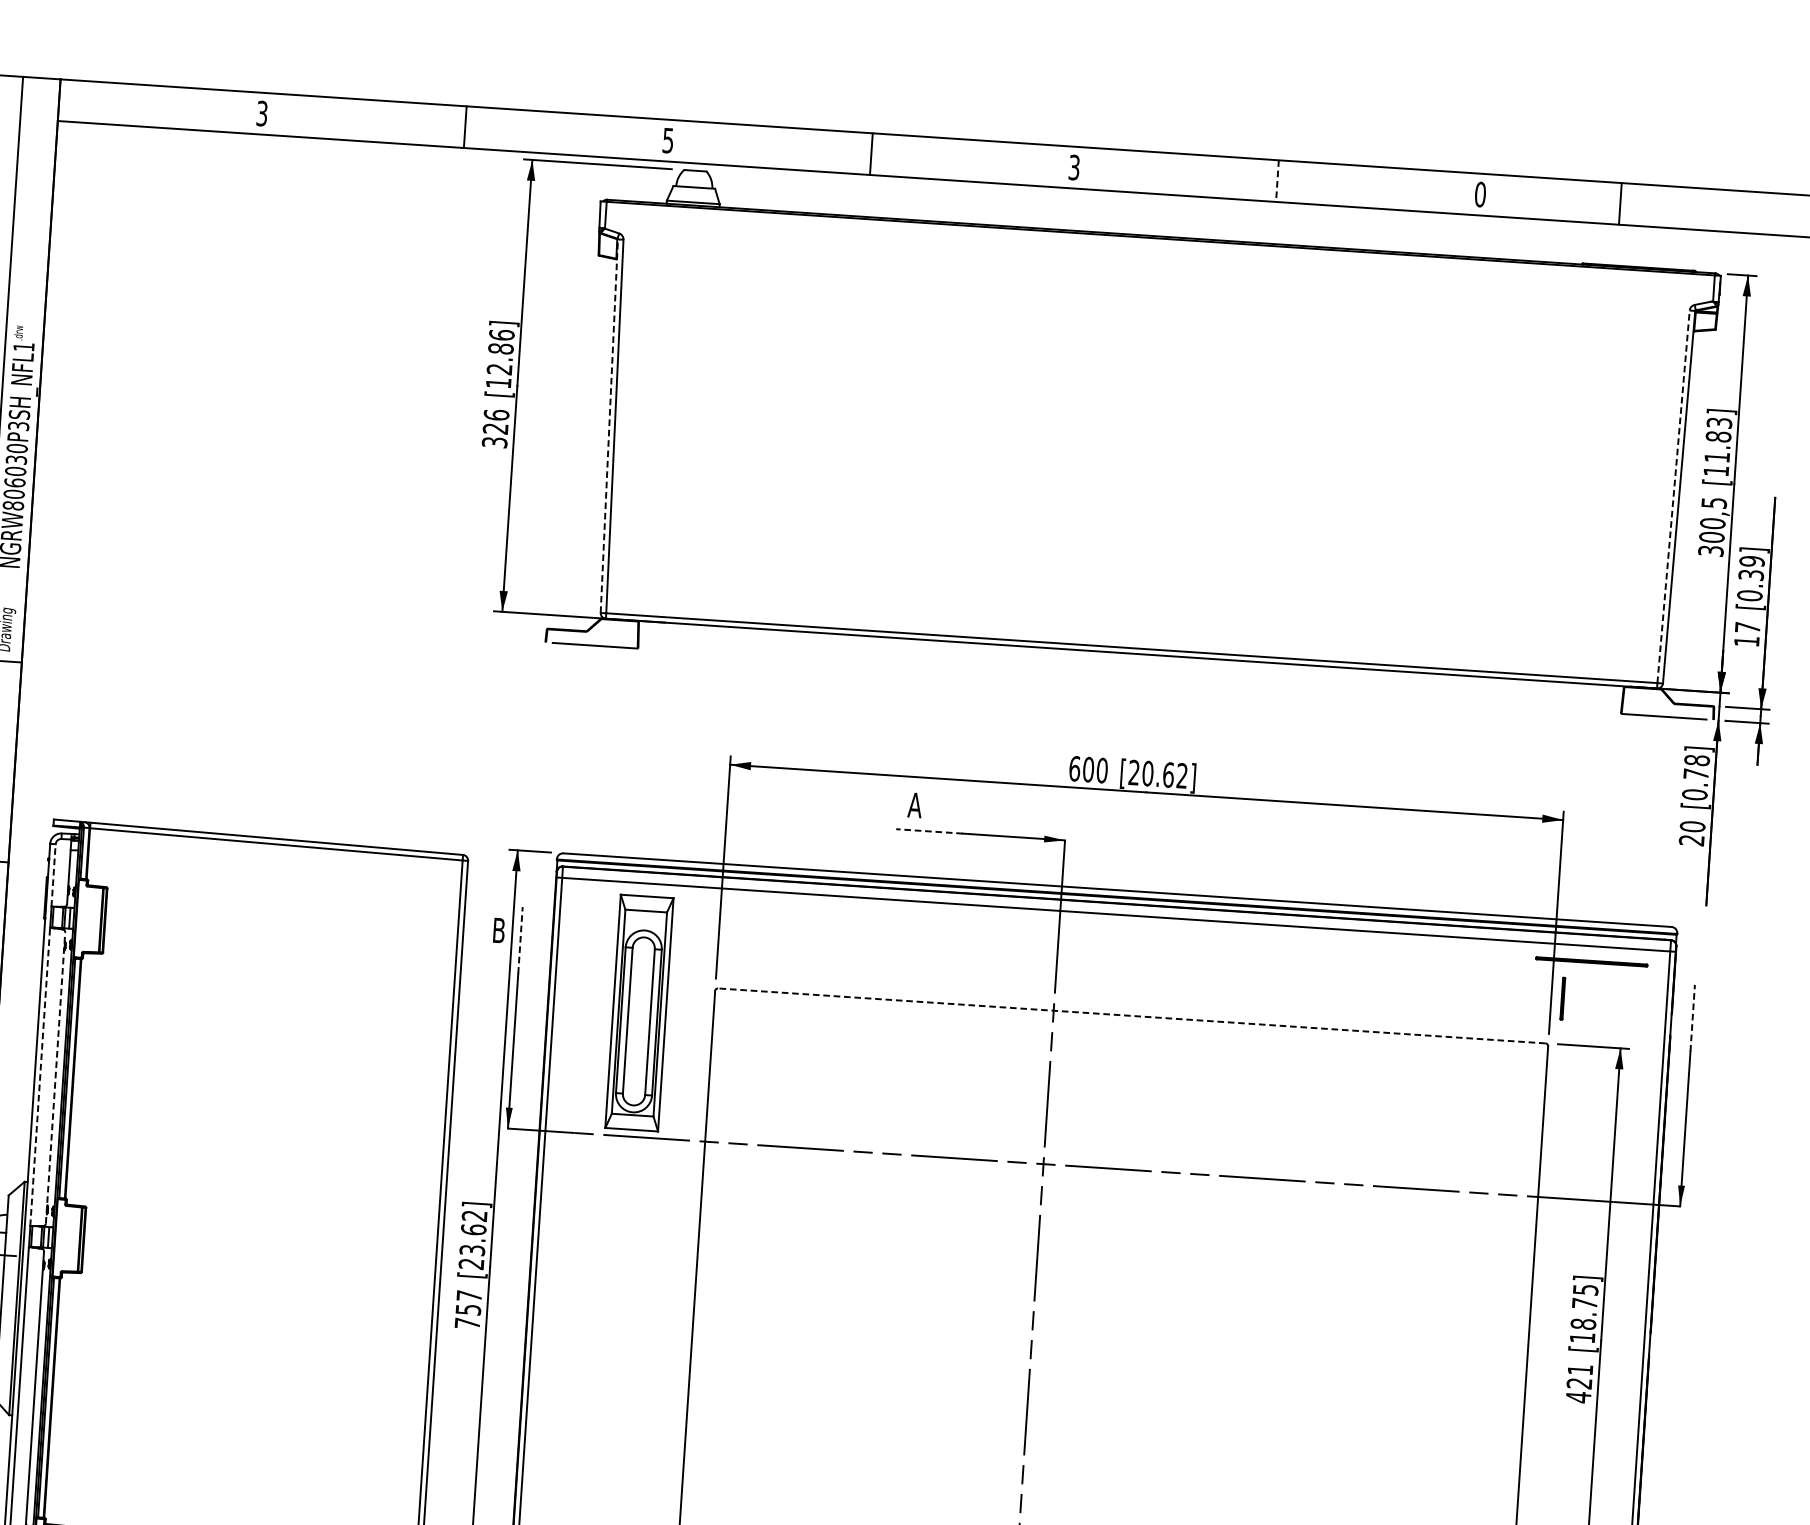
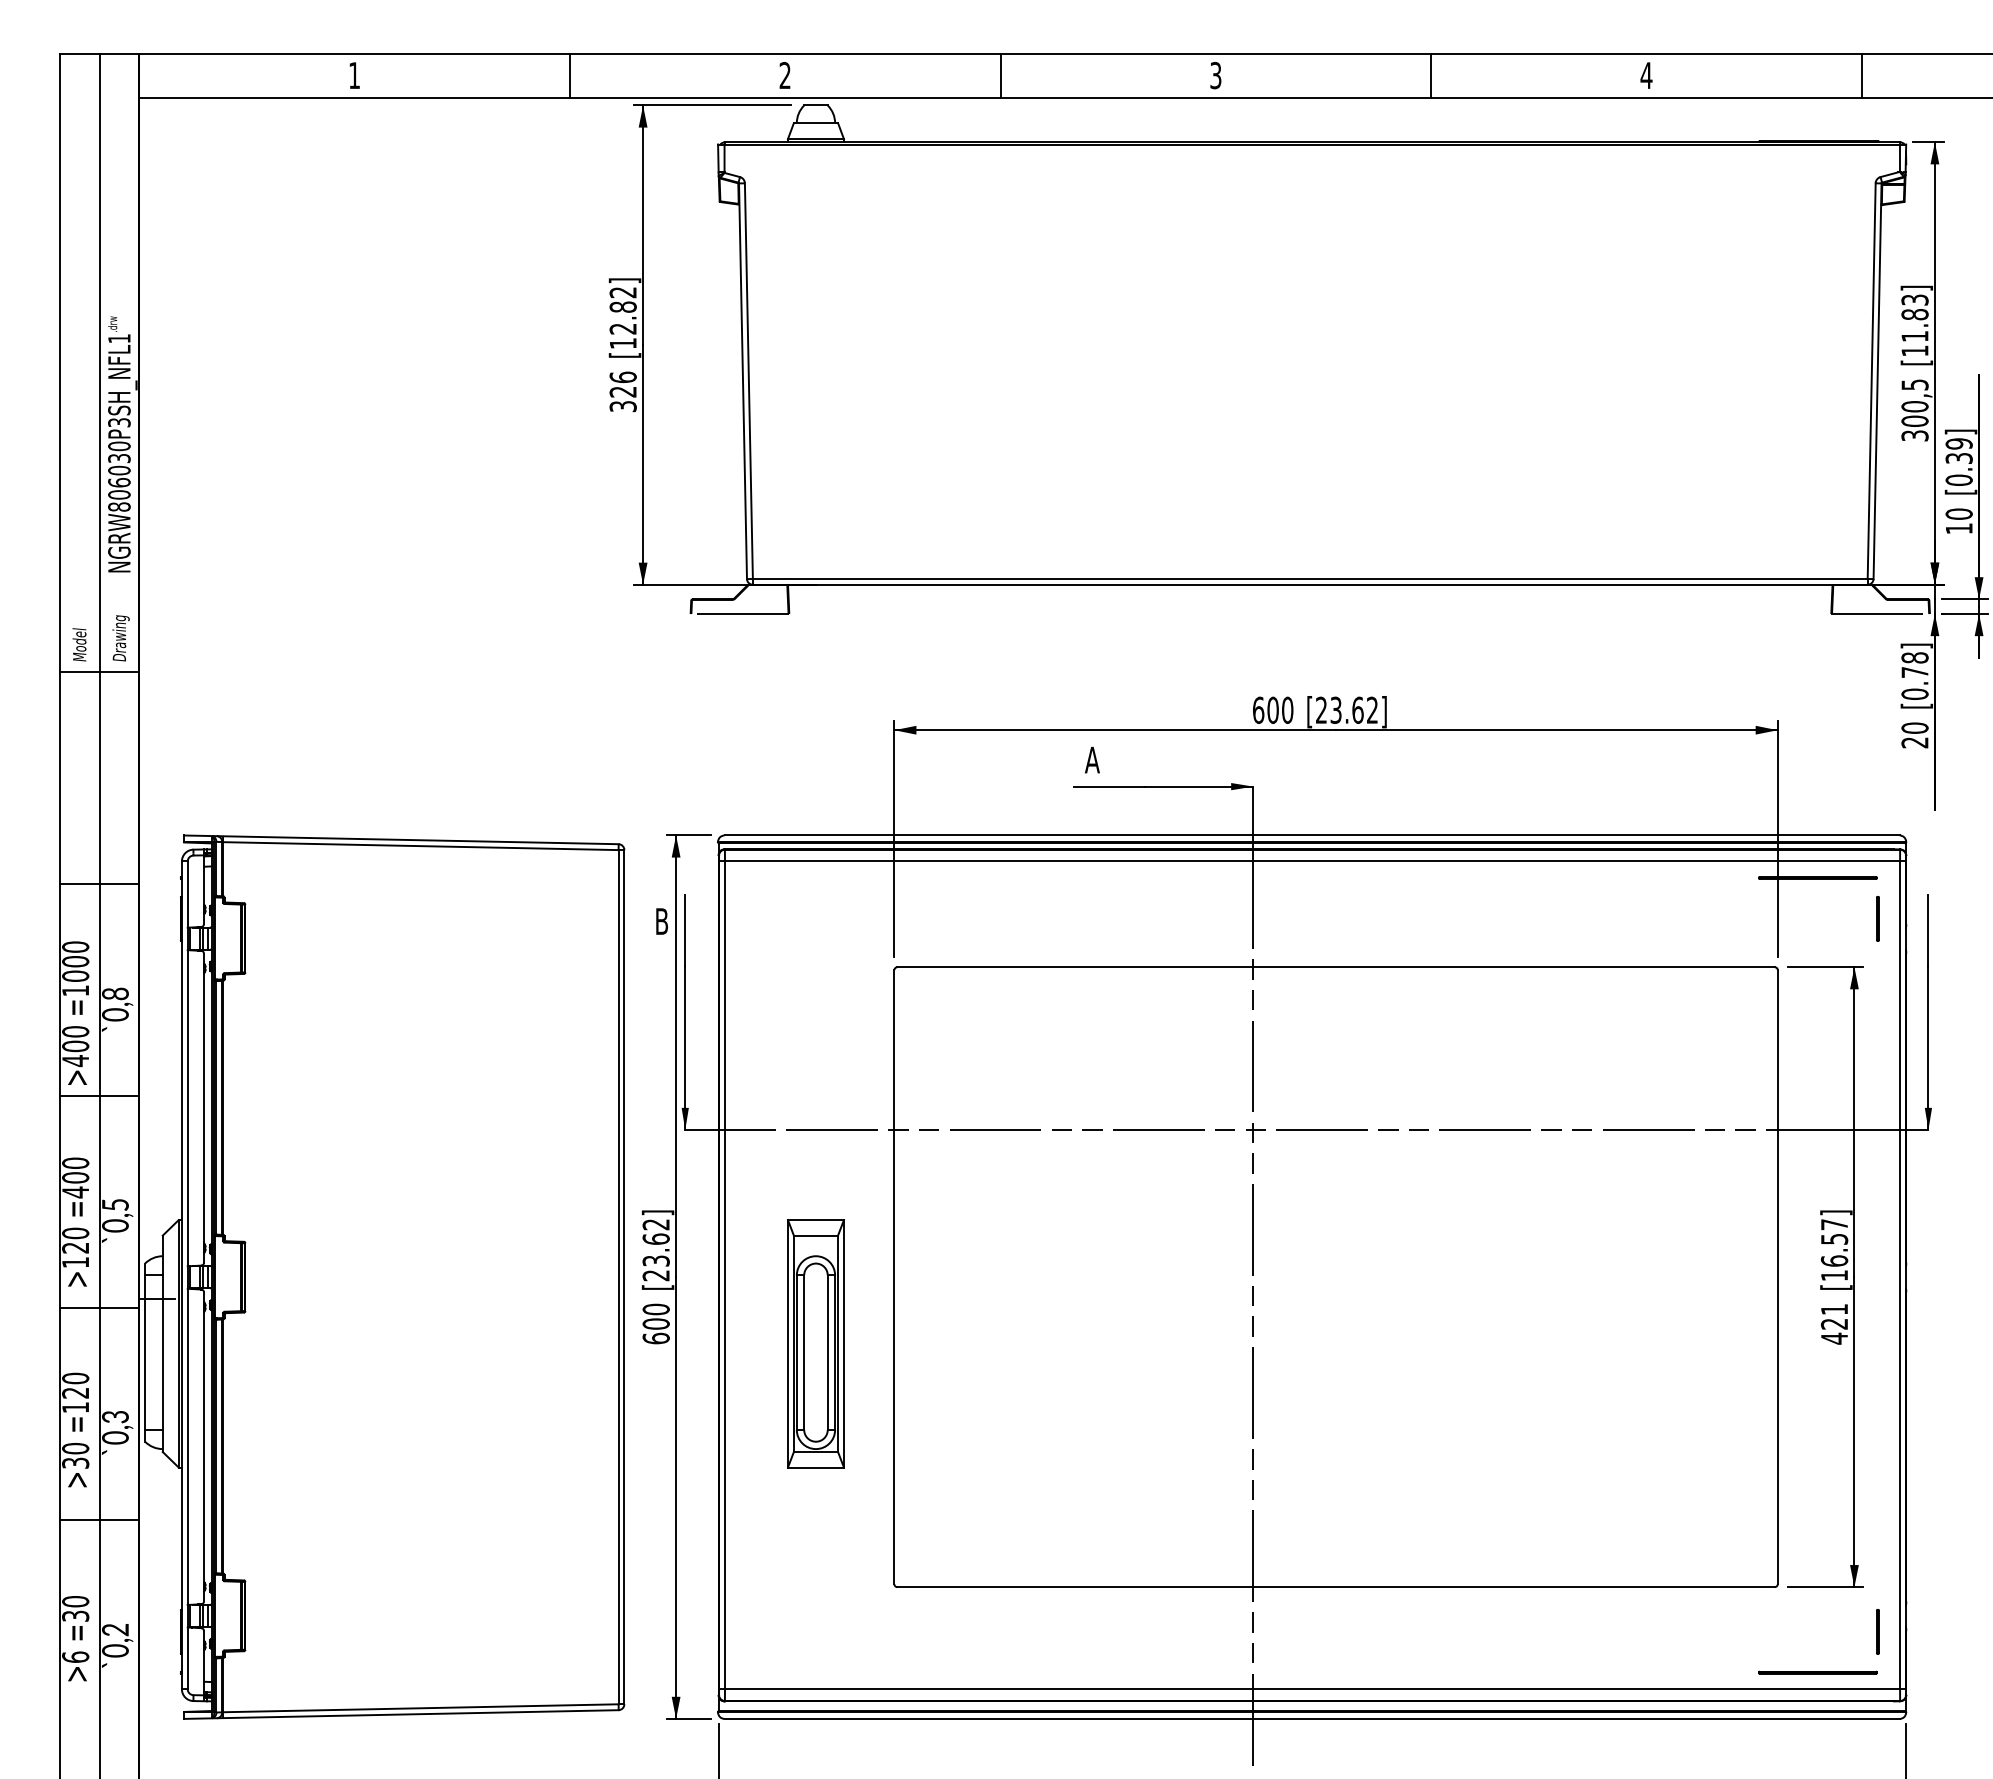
text: (262, 113) -> (354, 75), 3 -> 1
text: (667, 140) -> (784, 75), 5 -> 2
line: (1277, 181) -> (1431, 76), dashed -> solid
text: (1480, 194) -> (1646, 75), 0 -> 4
line: (1619, 203) -> (1861, 75), moved
text: (501, 334) -> (622, 292), [12.86] -> [12.82]
line: (609, 426) -> (743, 381), dashed -> solid
line: (1673, 497) -> (1871, 381), dashed -> solid
text: (1747, 627) -> (1958, 513), 17 -> 10
text: (1147, 772) -> (1335, 709), [20.62] -> [23.62]
line: (929, 831) -> (1109, 786), dashed -> solid
line: (53, 875) -> (187, 894), dashed -> solid
line: (520, 939) -> (685, 929), dashed -> solid
line: (1562, 998) -> (1877, 918), moved
part: (639, 1012) -> (815, 1343), moved
line: (1132, 1016) -> (1336, 967), dashed -> solid
line: (1692, 1017) -> (1928, 929), dashed -> solid
line: (40, 1076) -> (187, 1107), dashed -> solid
line: (56, 1077) -> (204, 1107), dashed -> solid
text: (1584, 1306) -> (1834, 1242), [18.75] -> [16.57]
text: (467, 1309) -> (655, 1323), 757 -> 600

